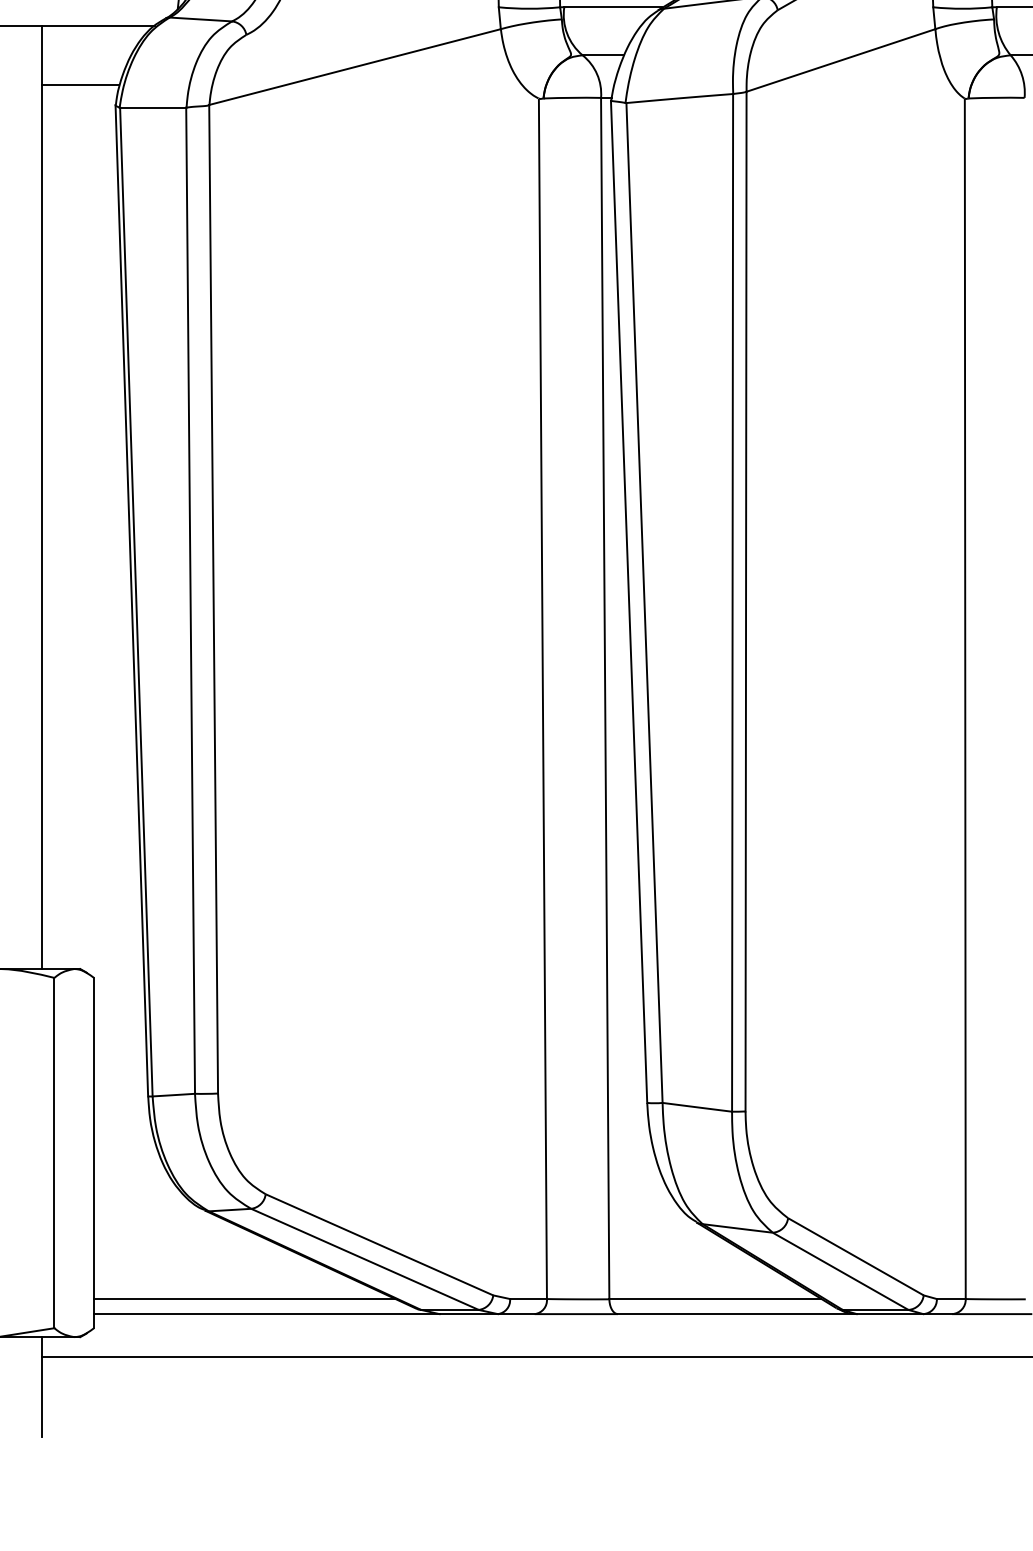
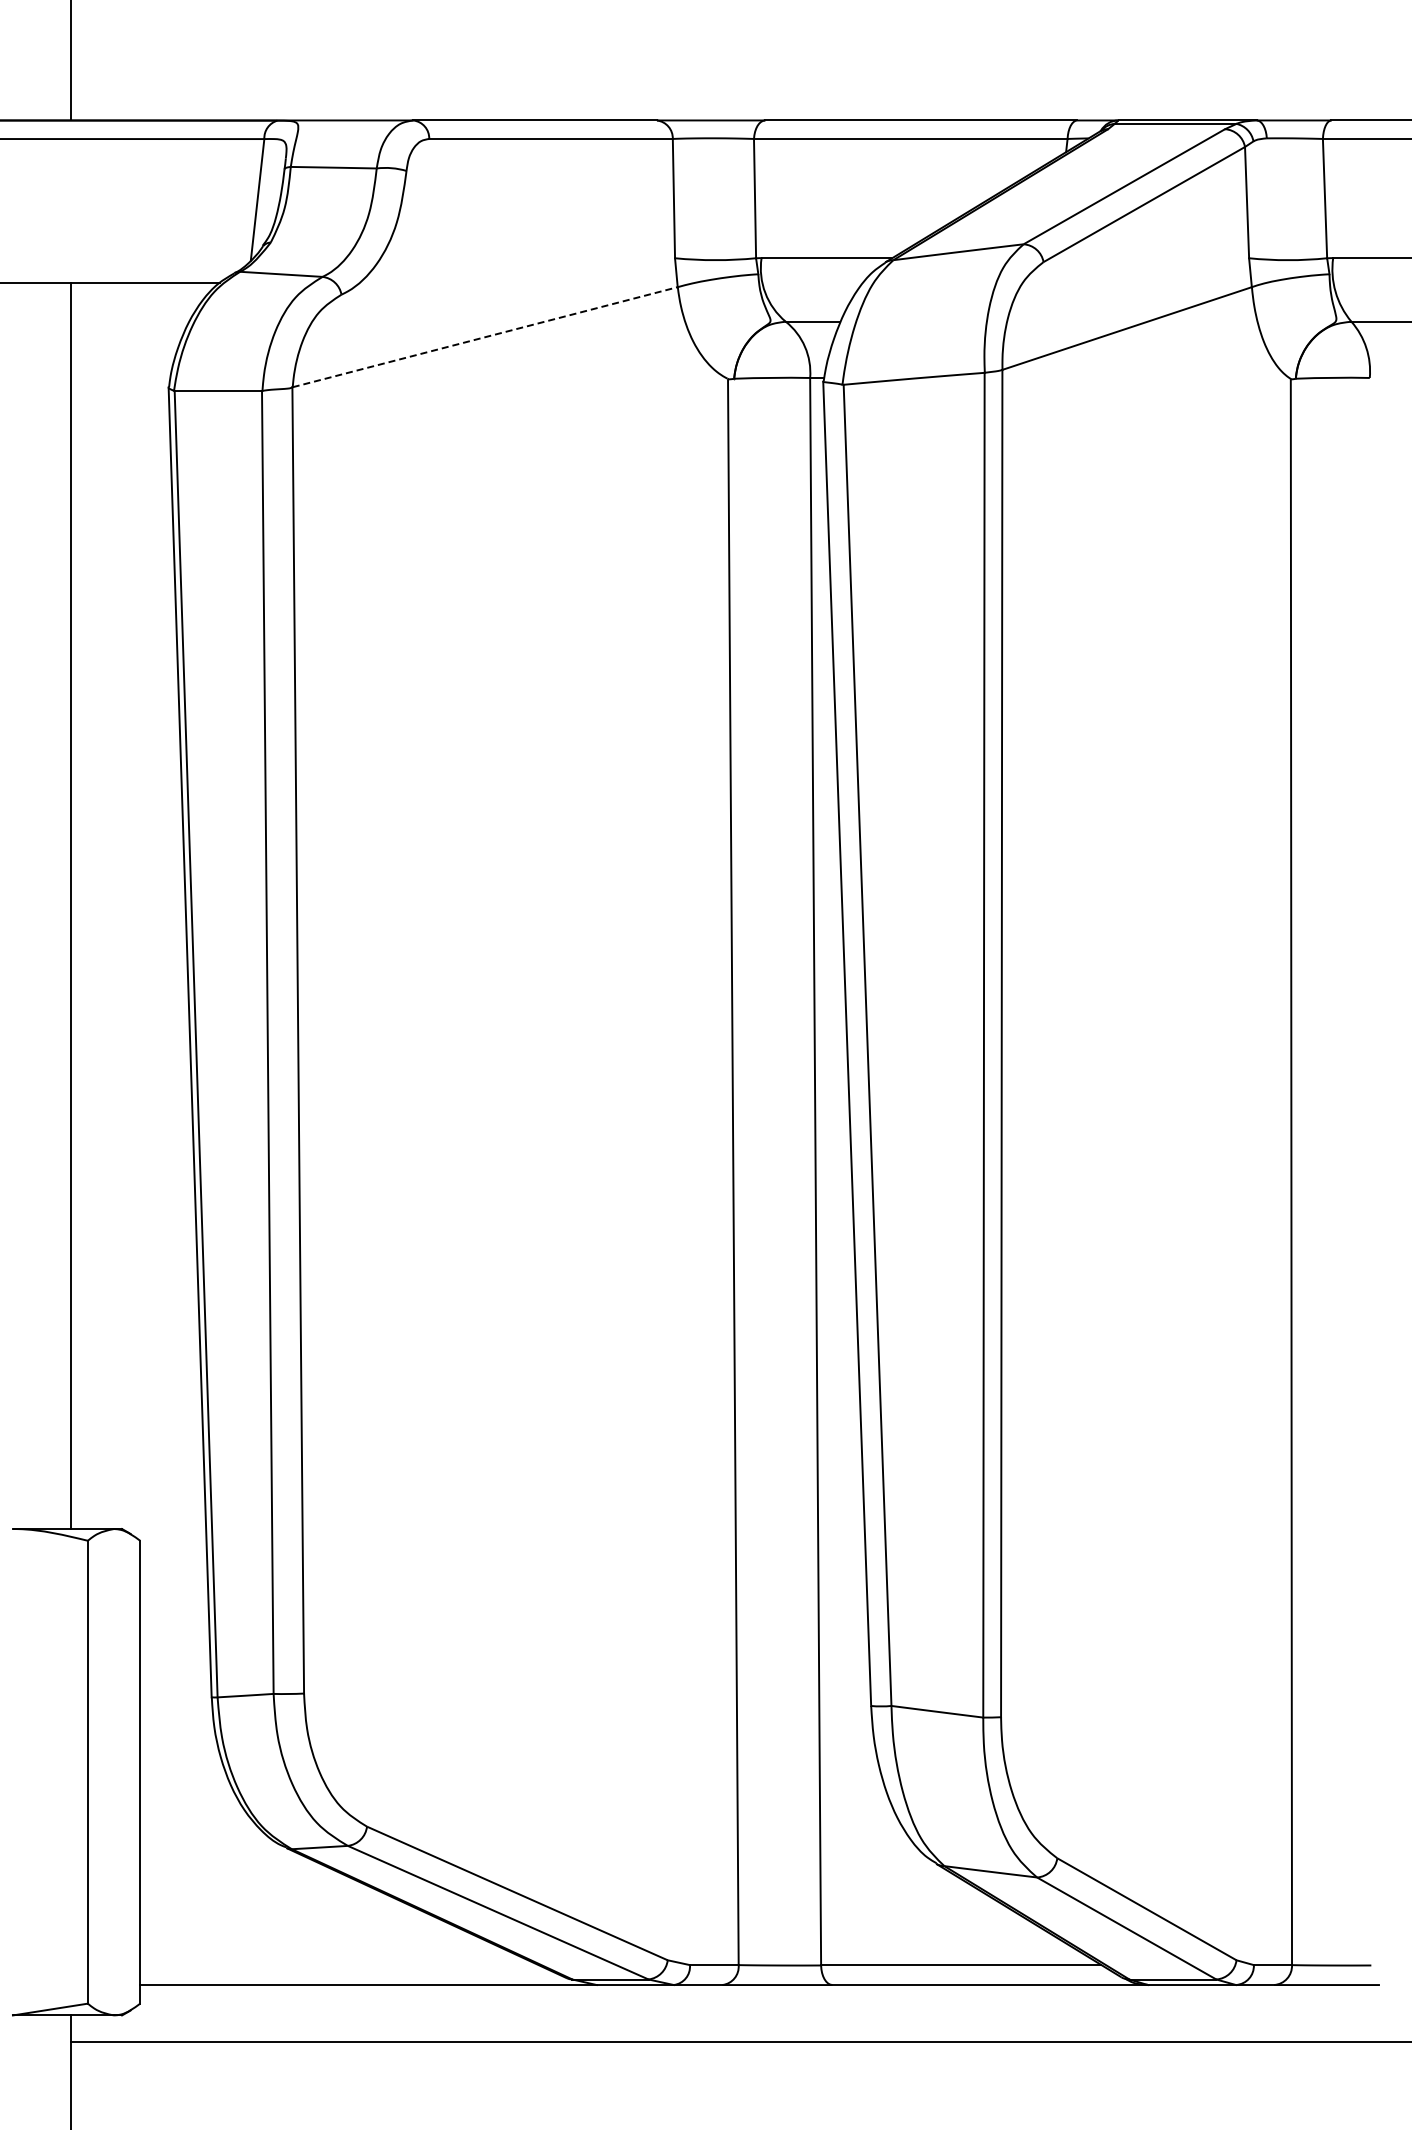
line: (355, 67) -> (485, 337), solid -> dashed
line: (79, 84) -> (121, 360), removed
line: (244, 1299) -> (338, 1965), removed

